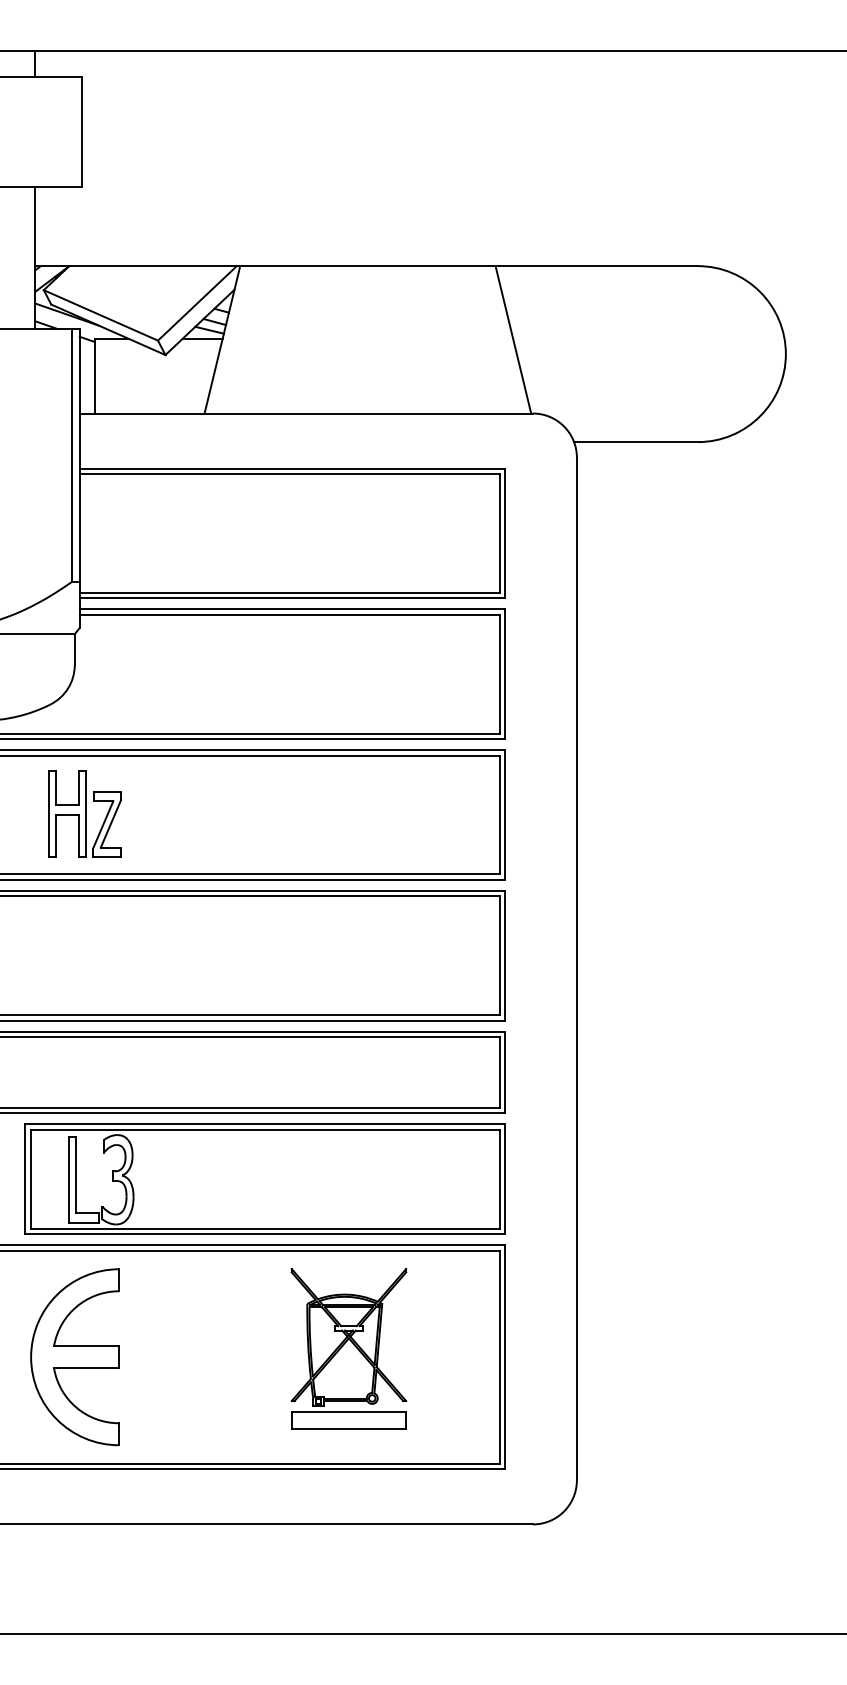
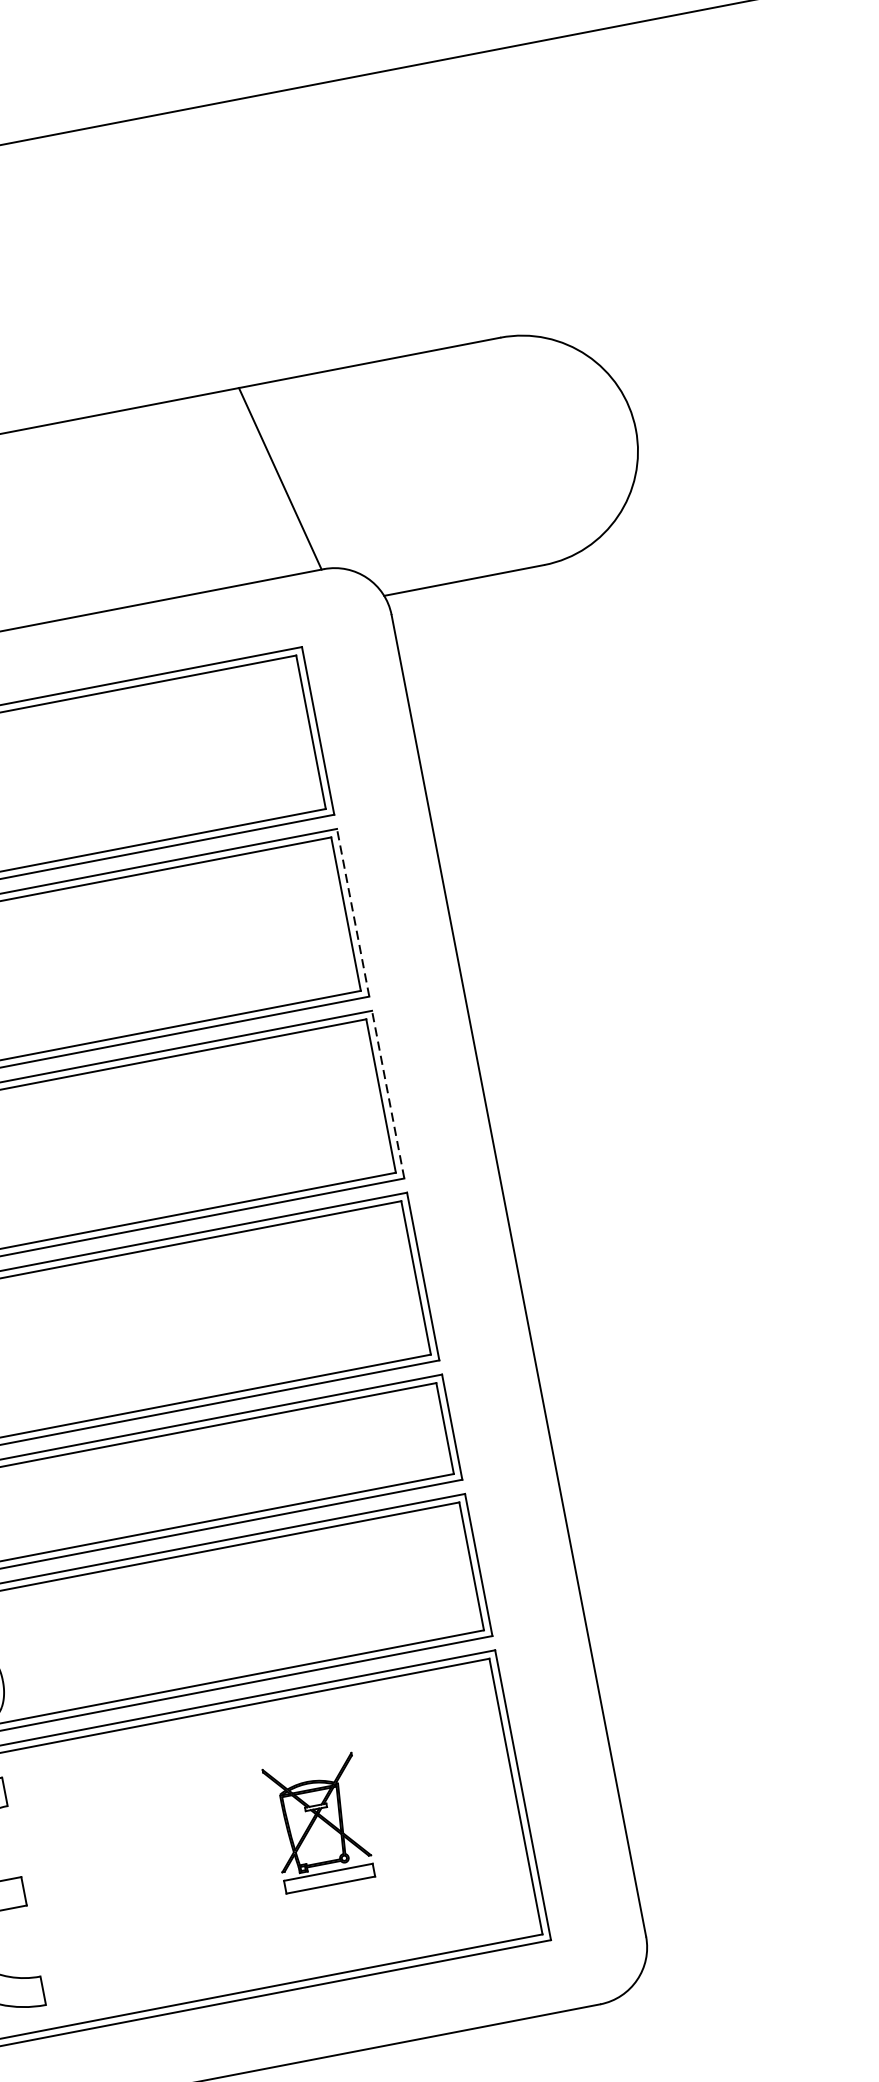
line: (505, 674) -> (353, 913), solid -> dashed
line: (505, 815) -> (388, 1095), solid -> dashed
part: (348, 1348) -> (318, 1822), size x0.6

